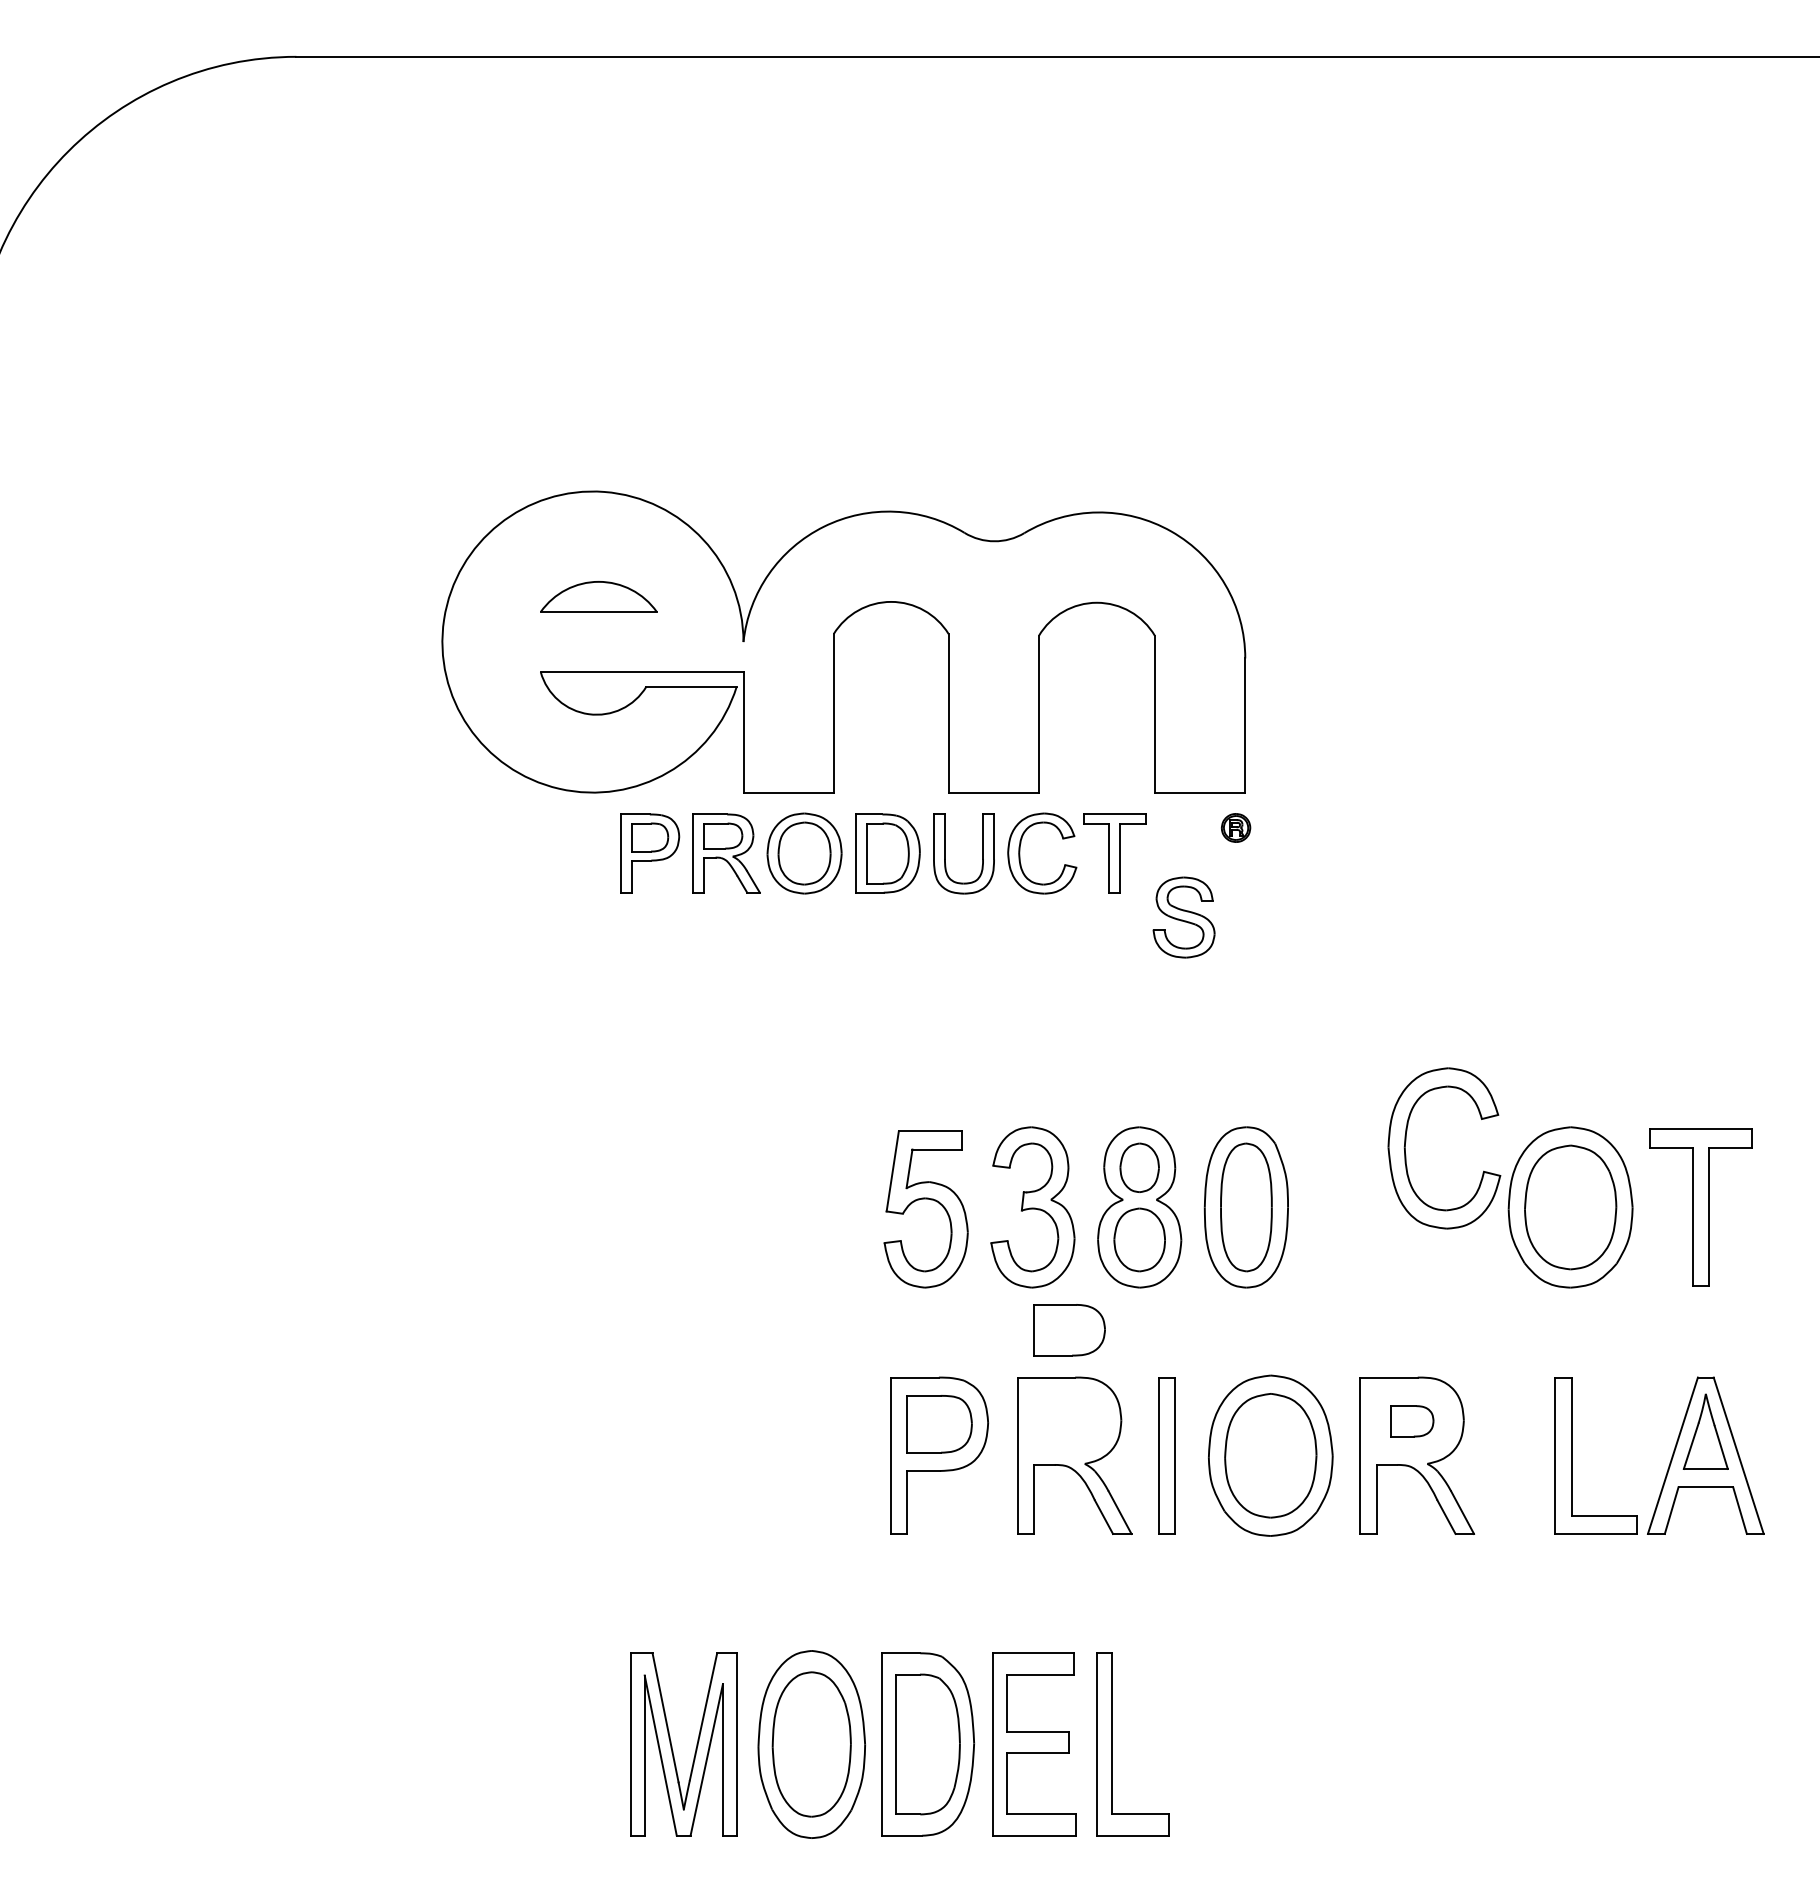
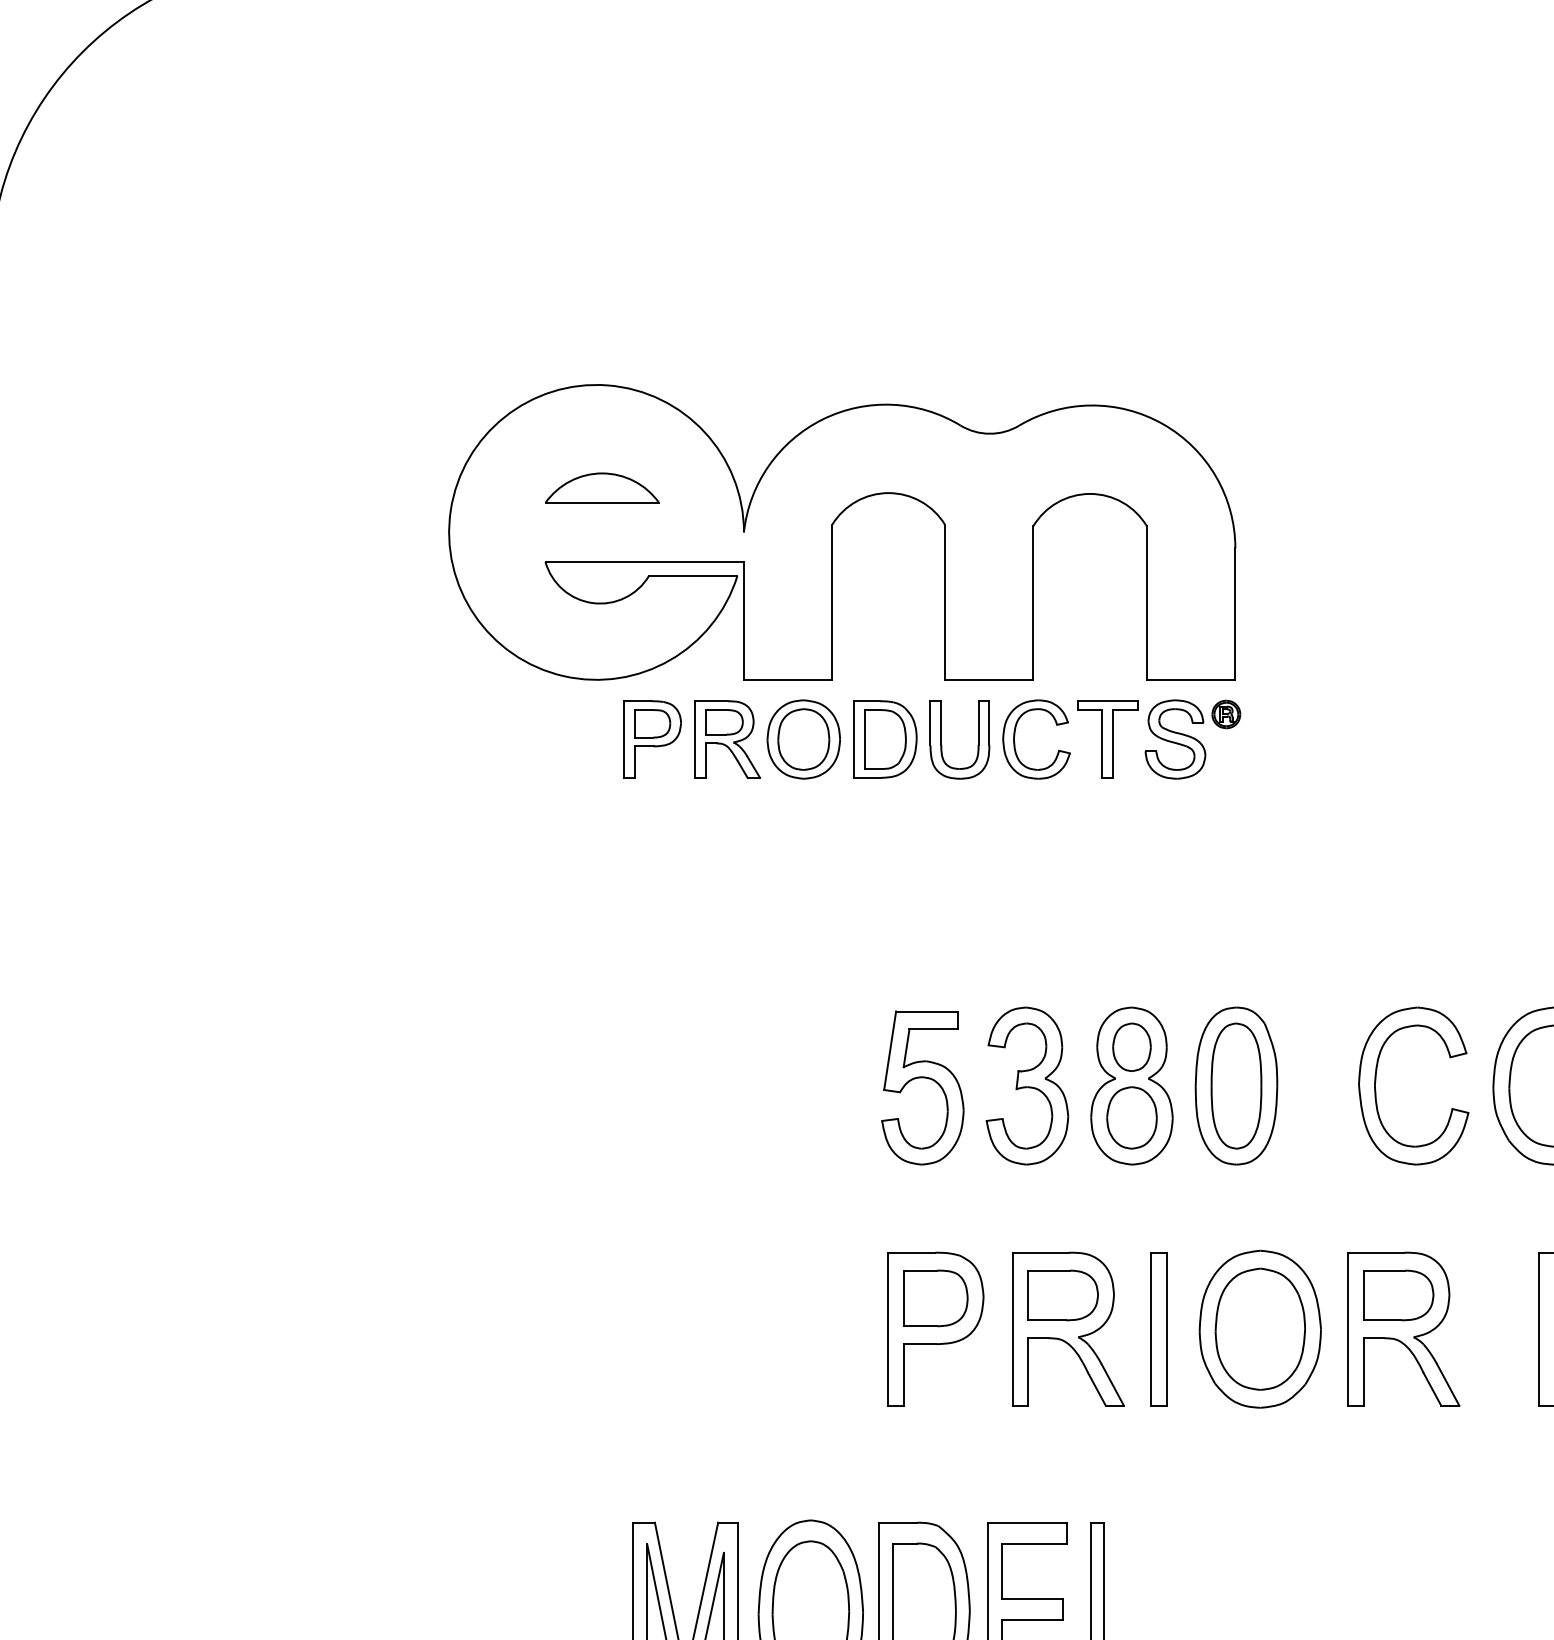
part: (1183, 917) -> (1174, 739), moved
part: (1406, 1141) -> (1376, 1079), moved
part: (1069, 1330) -> (1063, 1295), moved
part: (1412, 1421) -> (1399, 1295), size x1.67

